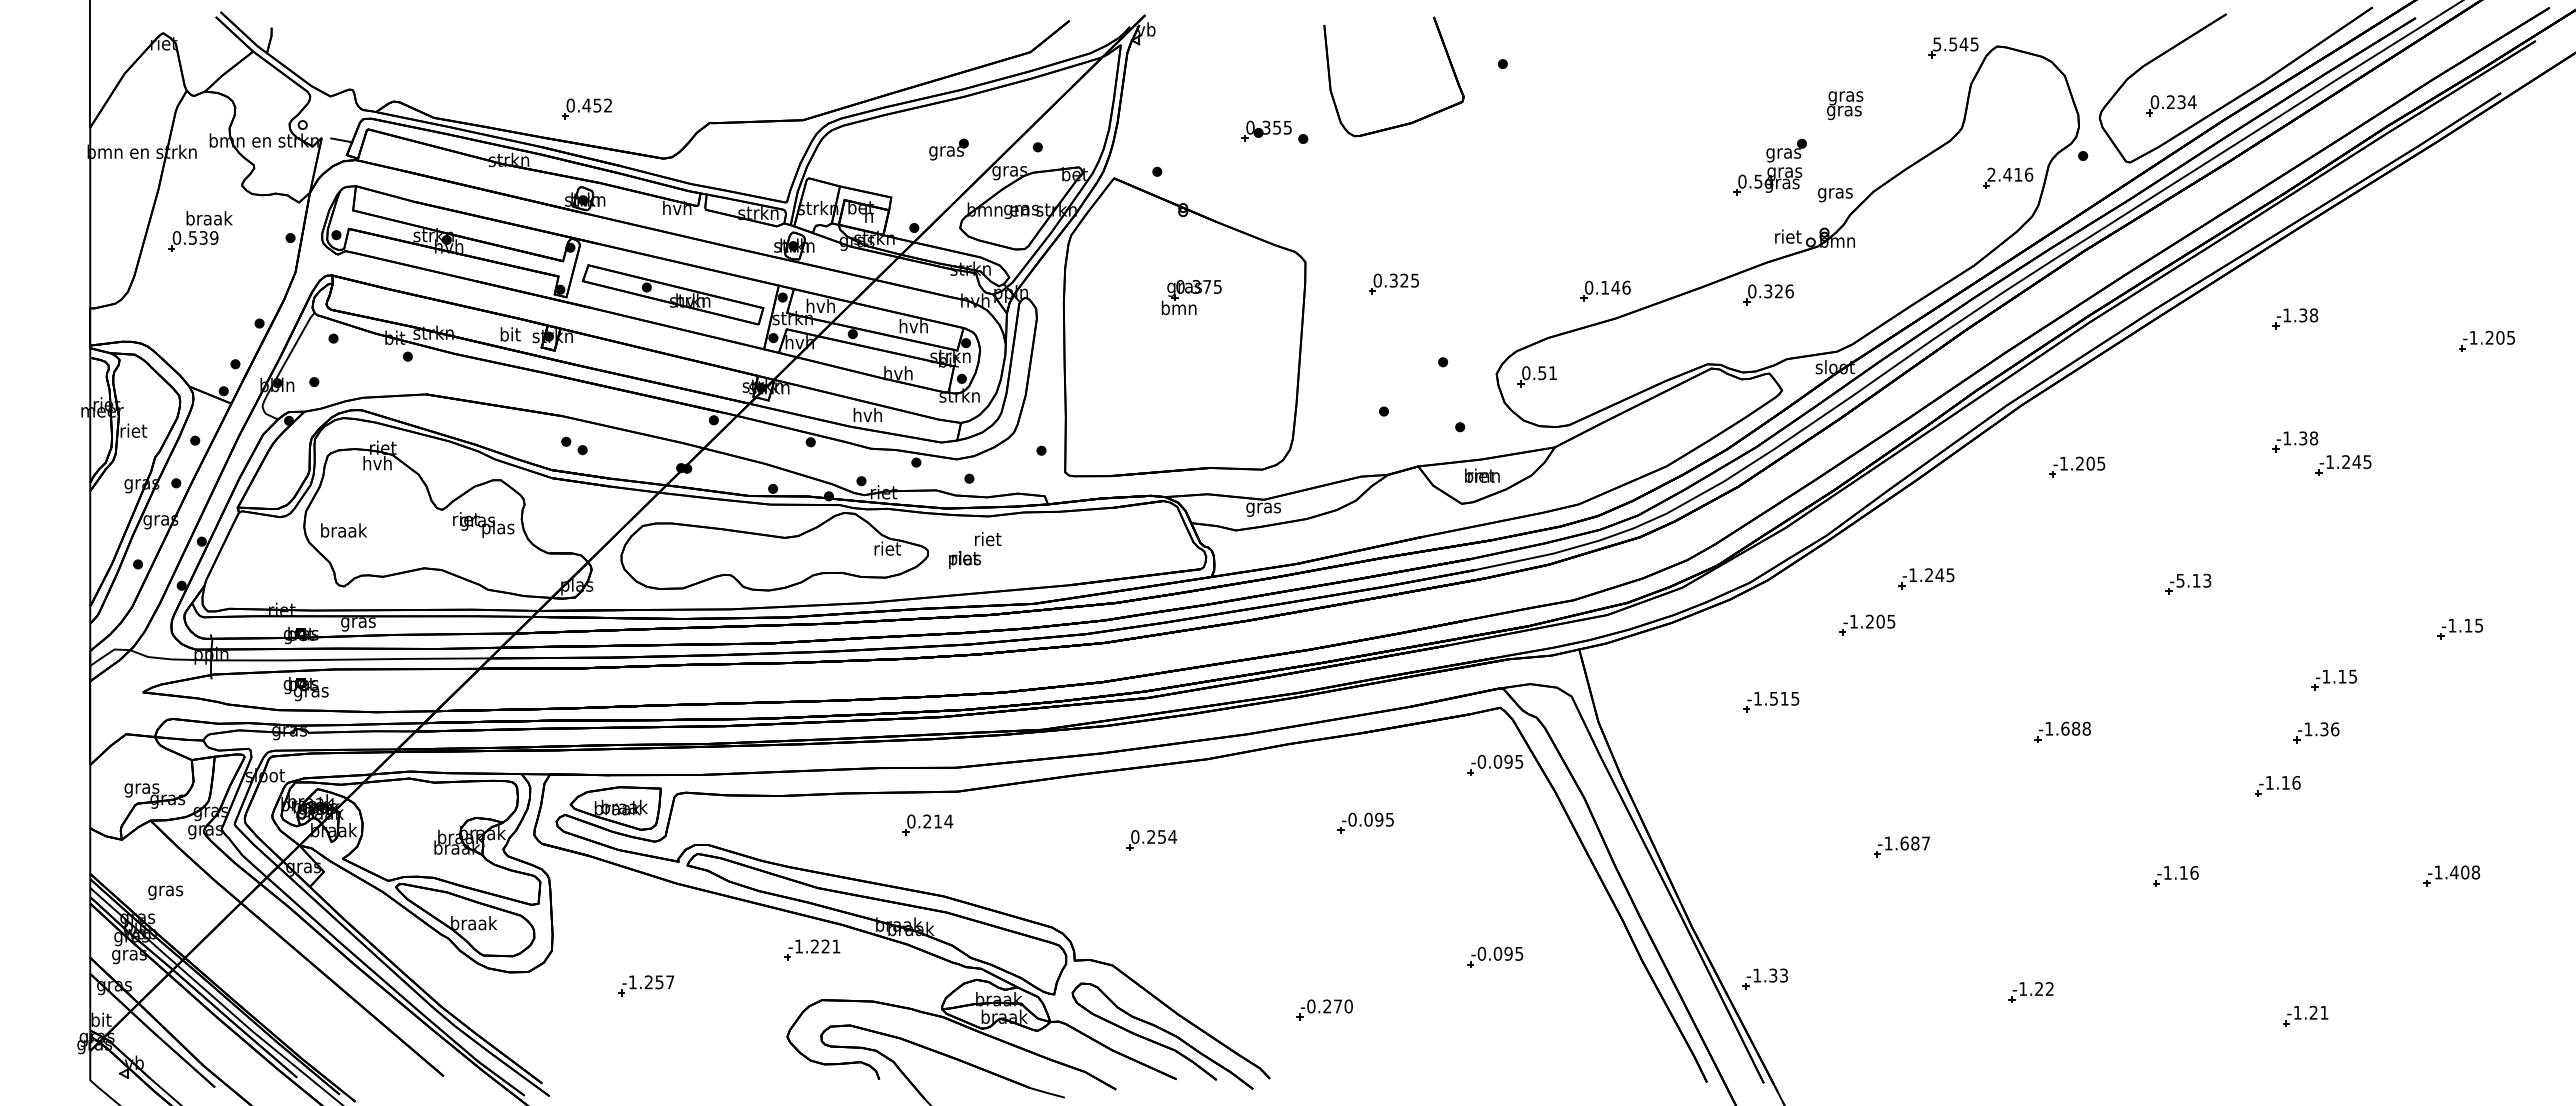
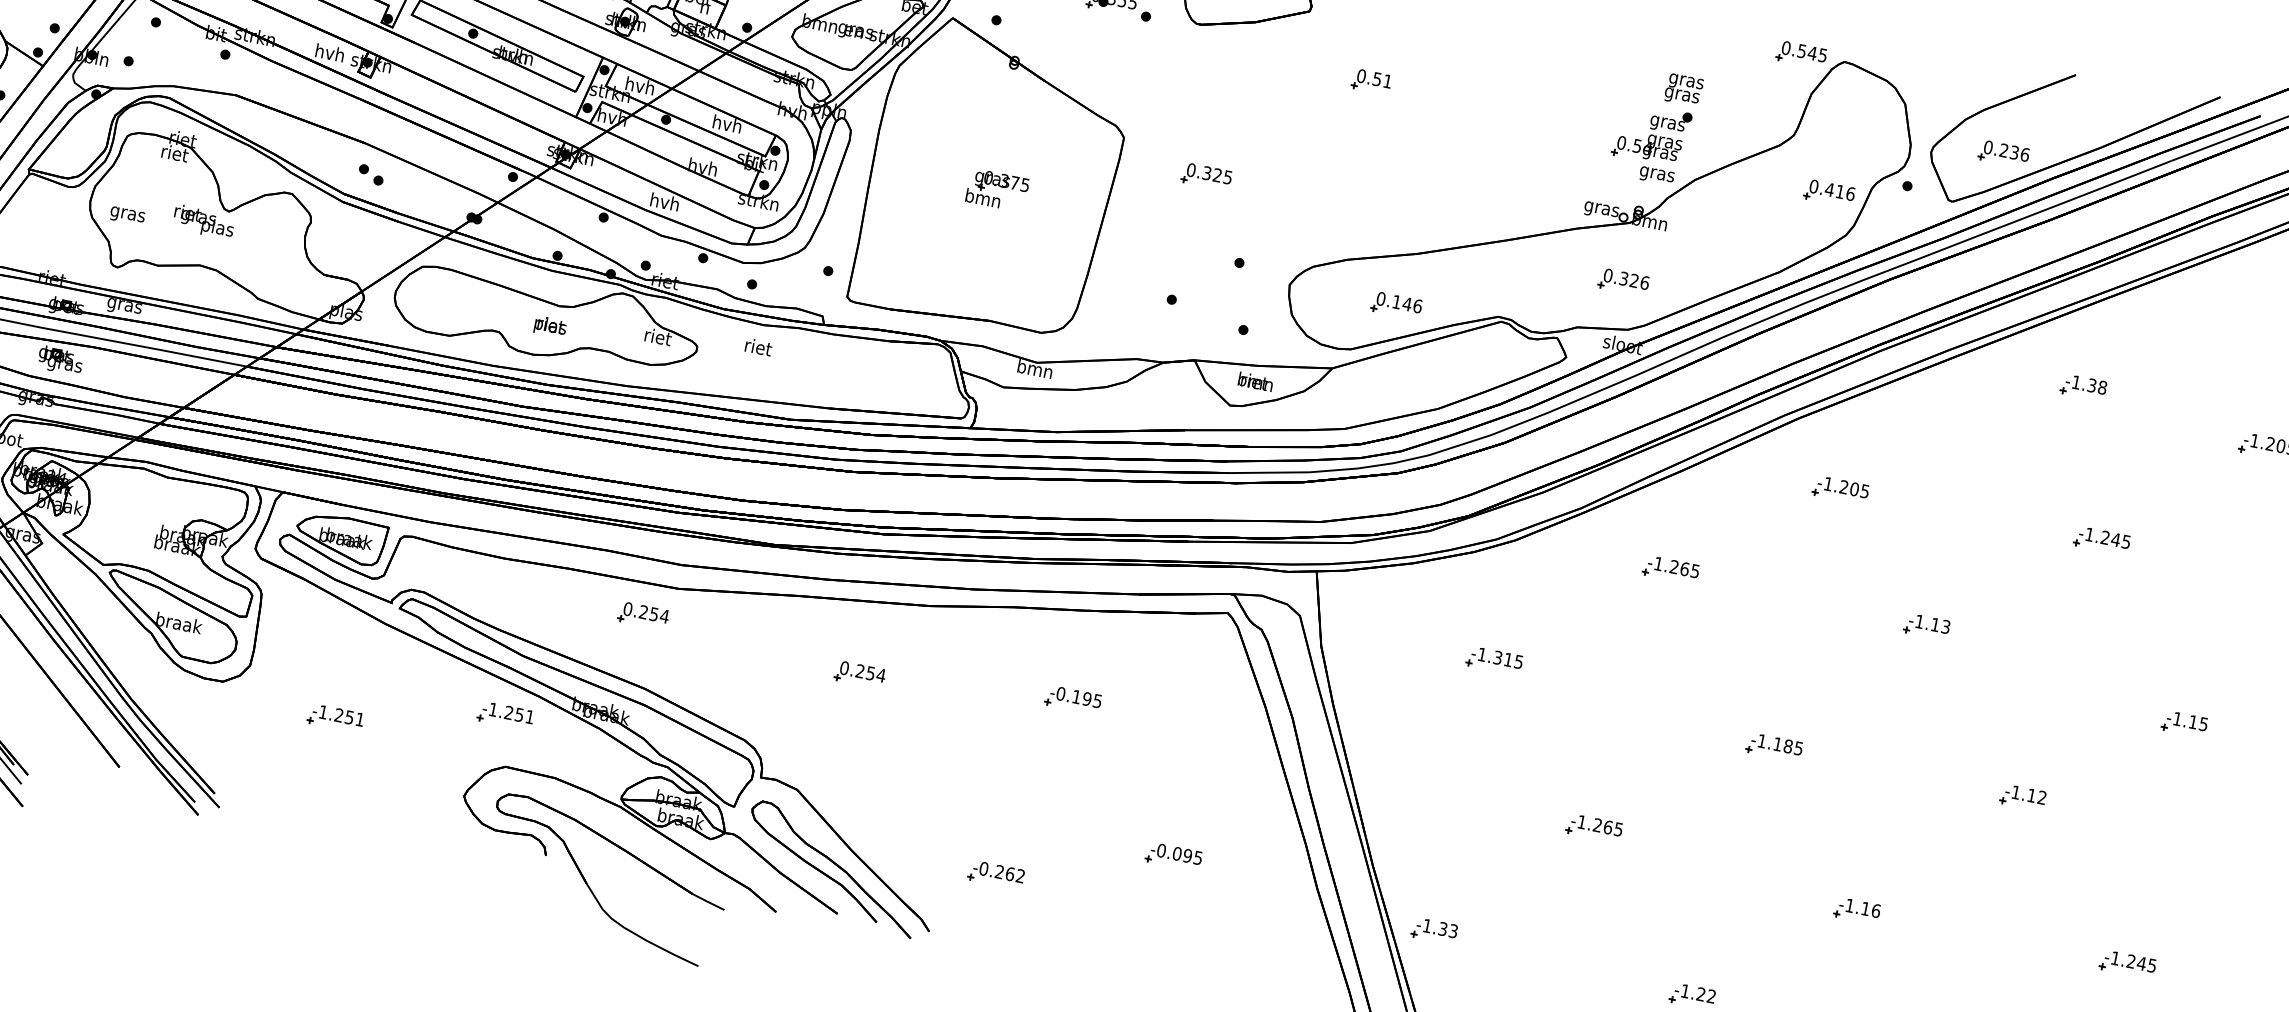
text: (1937, 44) -> (1786, 48), 5.545 -> 0.545
text: (2191, 102) -> (2024, 154), 0.234 -> 0.236
part: (1769, 166) -> (1651, 133), moved
text: (1991, 174) -> (1813, 186), 2.416 -> 0.416
text: (1787, 238) -> (1601, 209), riet -> gras
part: (1605, 290) -> (1396, 304), moved
part: (1768, 294) -> (1623, 281), moved
part: (1191, 297) -> (997, 190), moved
text: (510, 334) -> (330, 53), bit -> hvh
part: (1536, 376) -> (1370, 81), moved
part: (2295, 441) -> (2059, 507), removed
text: (377, 463) -> (174, 153), hvh -> riet
text: (1263, 507) -> (1034, 370), gras -> bmn
text: (483, 524) -> (203, 221), moved
text: (343, 532) -> (127, 214), braak -> gras
text: (964, 559) -> (550, 326), moved
text: (1939, 575) -> (1684, 569), -1.245 -> -1.265
text: (2180, 580) -> (1919, 621), -5.13 -> -1.13
part: (1867, 624) -> (1604, 603), removed
part: (2333, 679) -> (2050, 748), removed
text: (1773, 697) -> (1497, 656), -1.515 -> -1.315
text: (2075, 728) -> (1787, 746), -1.688 -> -1.185
text: (2329, 729) -> (2036, 796), -1.36 -> -1.12
part: (1495, 764) -> (1211, 667), removed
part: (2277, 786) -> (1974, 842), removed
text: (1368, 819) -> (1076, 696), -0.095 -> -0.195
text: (937, 821) -> (653, 614), 0.214 -> 0.254
text: (1914, 843) -> (1607, 827), -1.687 -> -1.265
text: (2465, 872) -> (2142, 963), -1.408 -> -1.245
text: (825, 946) -> (519, 714), -1.221 -> -1.251
text: (670, 982) -> (360, 719), -1.257 -> -1.251
text: (1343, 1006) -> (1015, 875), -0.270 -> -0.262

